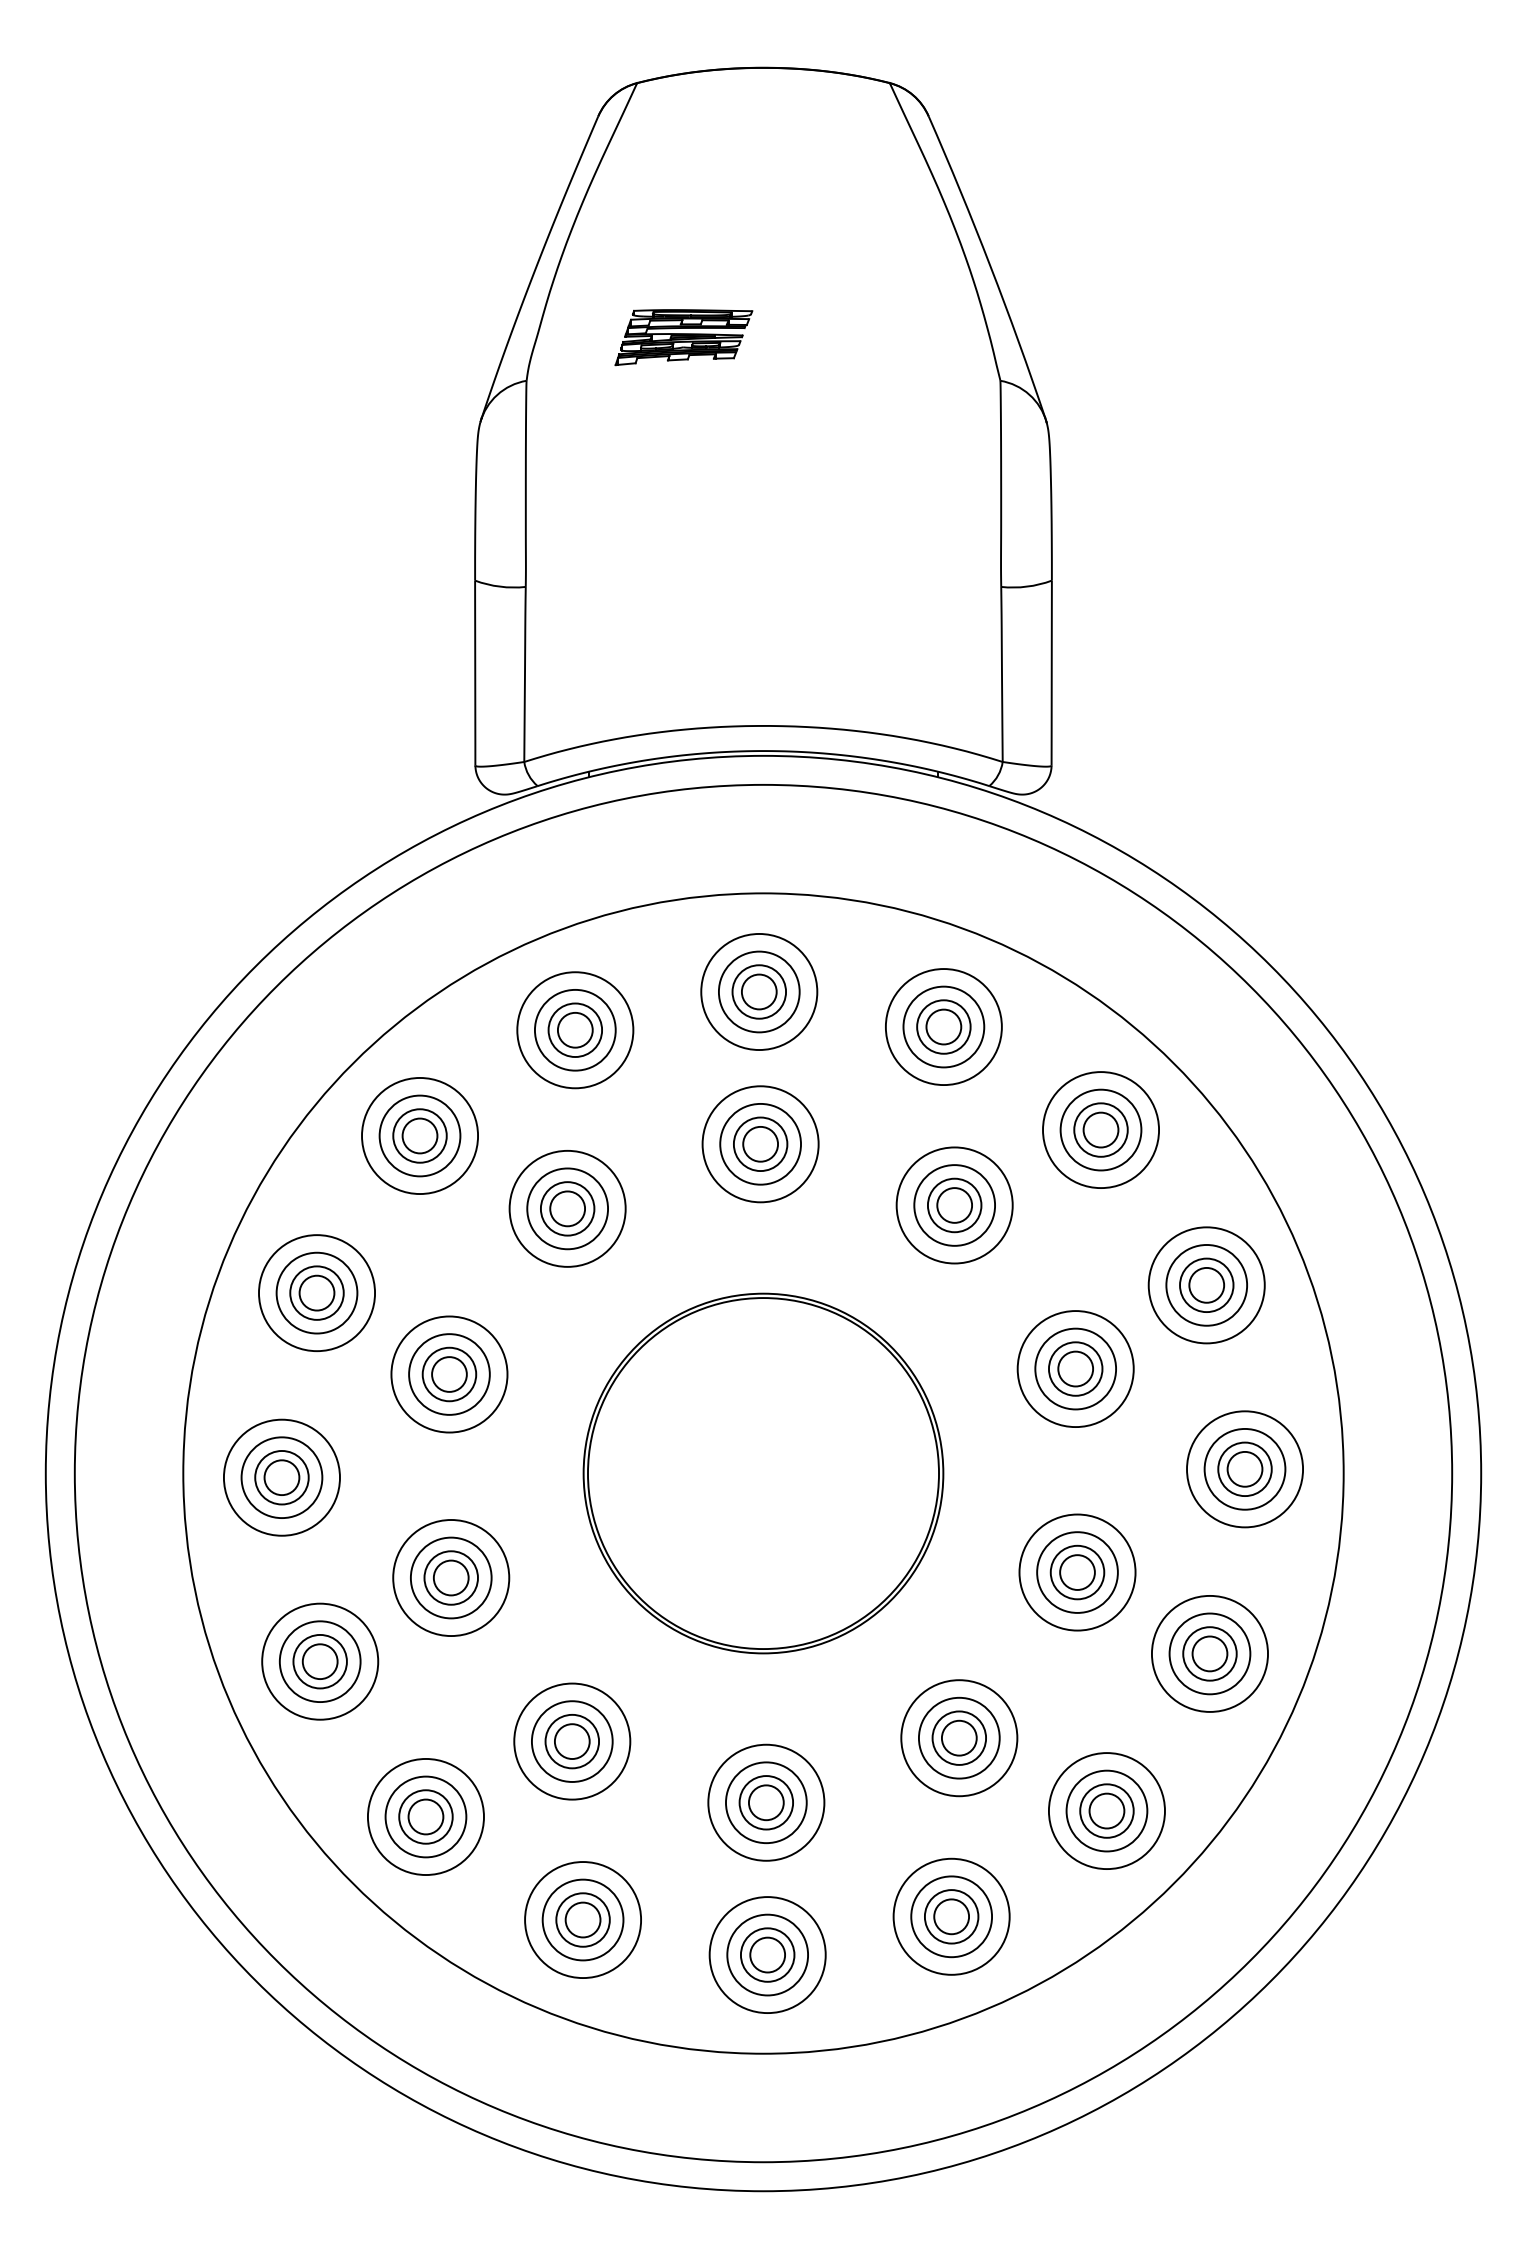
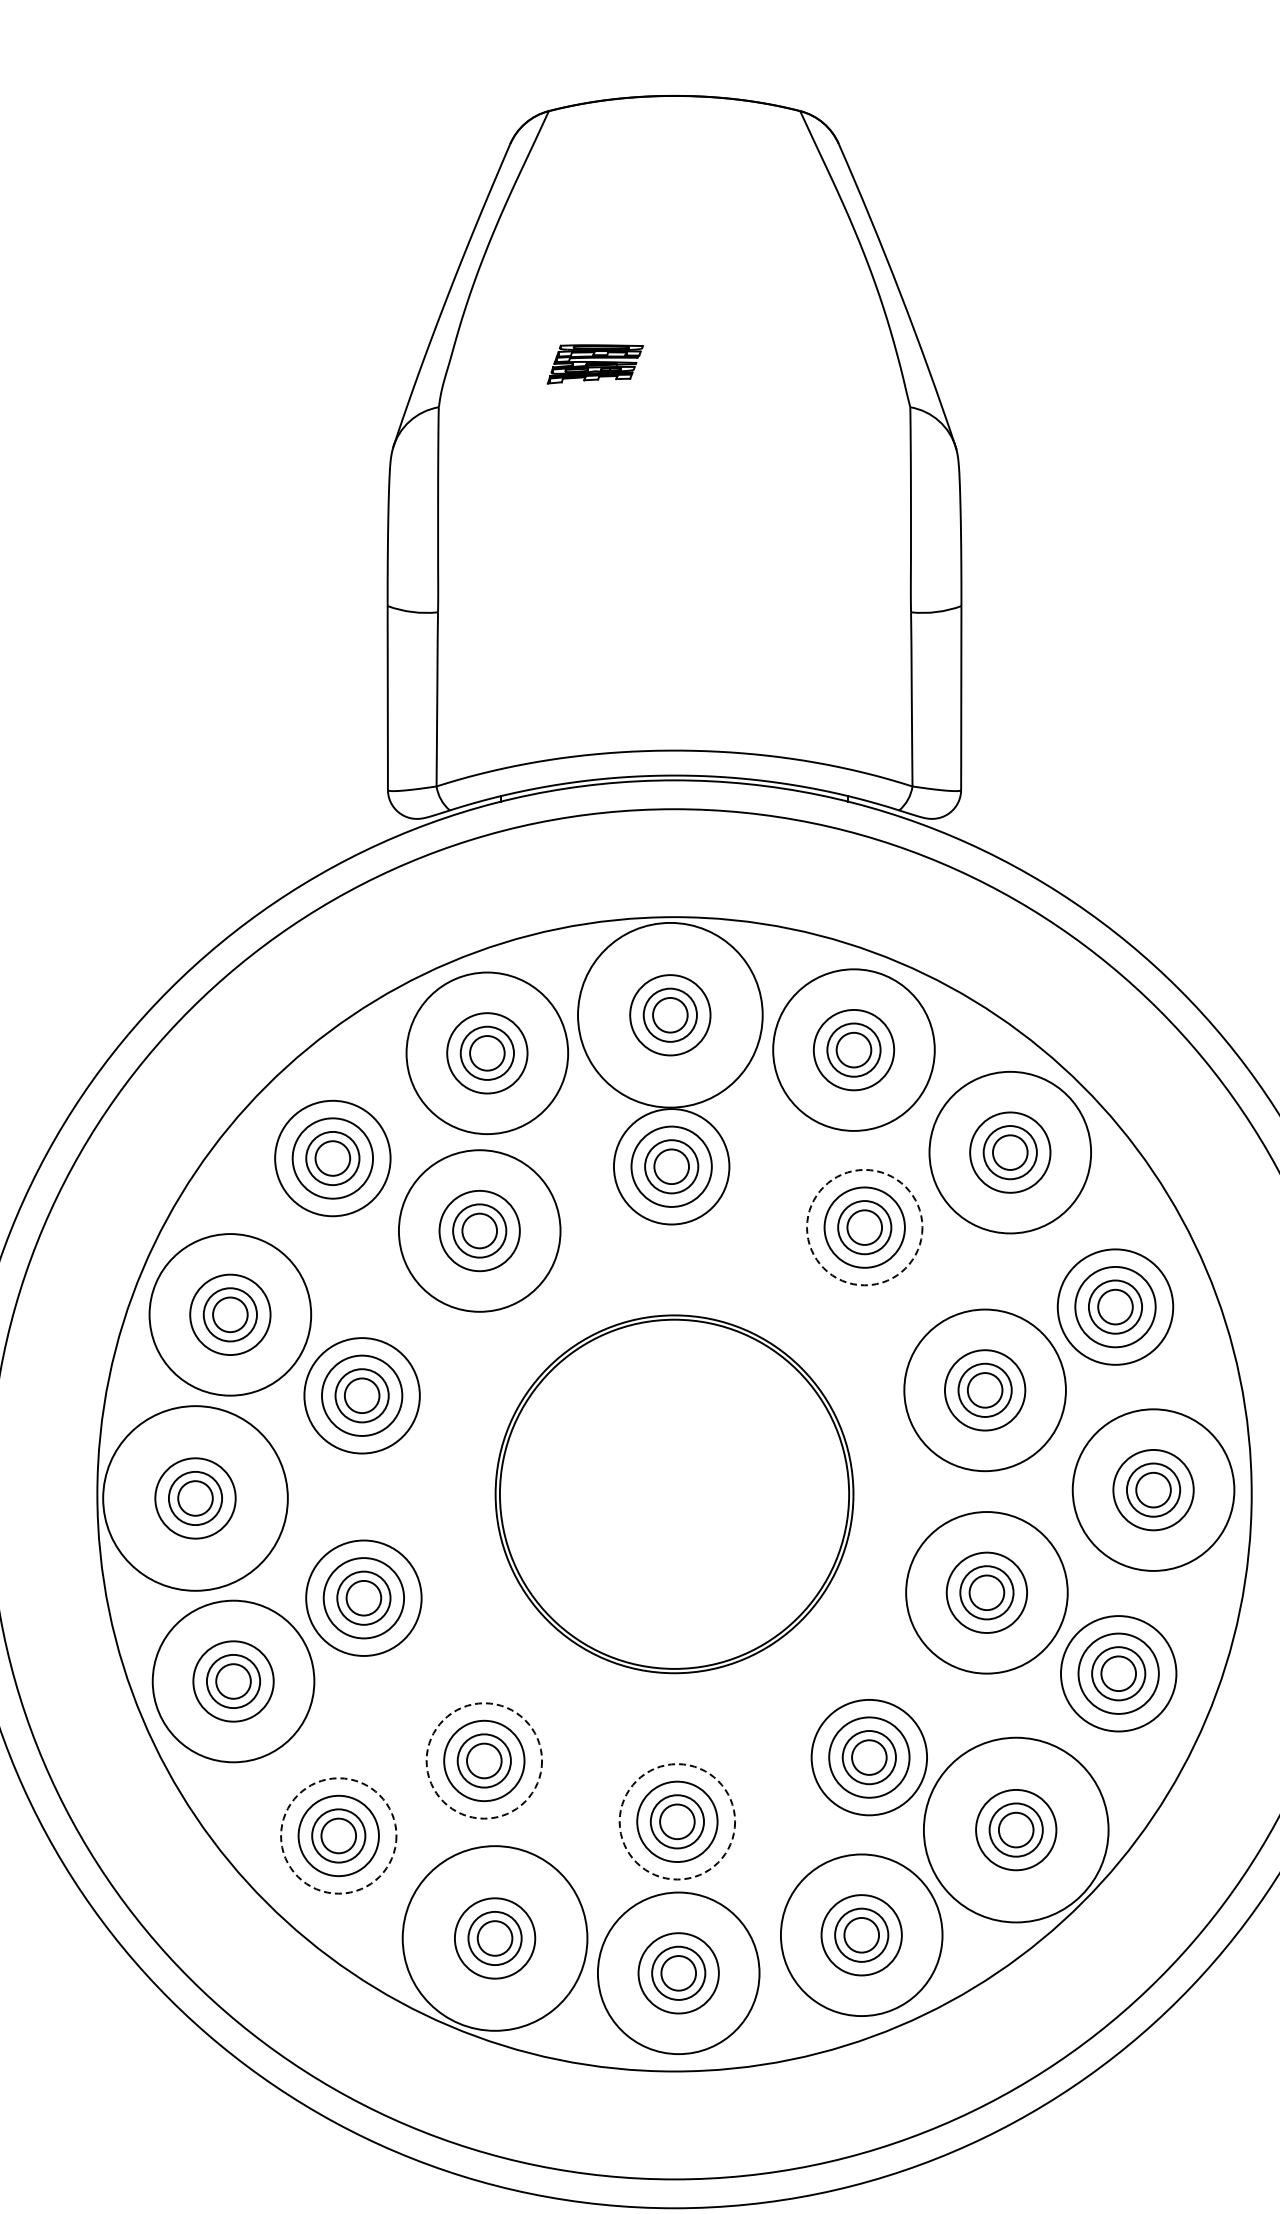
part: (683, 337) -> (594, 364), size x0.7
circle: (759, 991) -> (670, 1014), size x1.6
circle: (943, 1027) -> (853, 1050), size x1.4
circle: (575, 1030) -> (487, 1053), size x1.4
circle: (1101, 1130) -> (1010, 1153), size x1.4
circle: (954, 1205) -> (864, 1227), solid -> dashed
circle: (567, 1208) -> (479, 1230), size x1.4
circle: (317, 1293) -> (230, 1315), size x1.4
circle: (1075, 1369) -> (984, 1390), size x1.4
circle: (1245, 1469) -> (1154, 1490), size x1.4
circle: (281, 1477) -> (195, 1498), size x1.6
circle: (1077, 1572) -> (986, 1592), size x1.4
circle: (320, 1661) -> (233, 1681), size x1.4
circle: (572, 1741) -> (484, 1760), solid -> dashed
circle: (766, 1802) -> (677, 1821), solid -> dashed
circle: (1106, 1811) -> (1015, 1830), size x1.6
circle: (425, 1816) -> (338, 1835), solid -> dashed
circle: (951, 1916) -> (861, 1934), size x1.4
circle: (583, 1920) -> (495, 1938), size x1.6
circle: (767, 1955) -> (678, 1973), size x1.4

